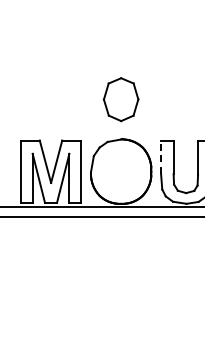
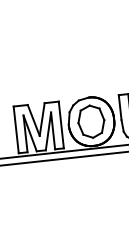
part: (120, 99) -> (90, 121), moved
line: (161, 157) -> (120, 107), dashed -> solid

